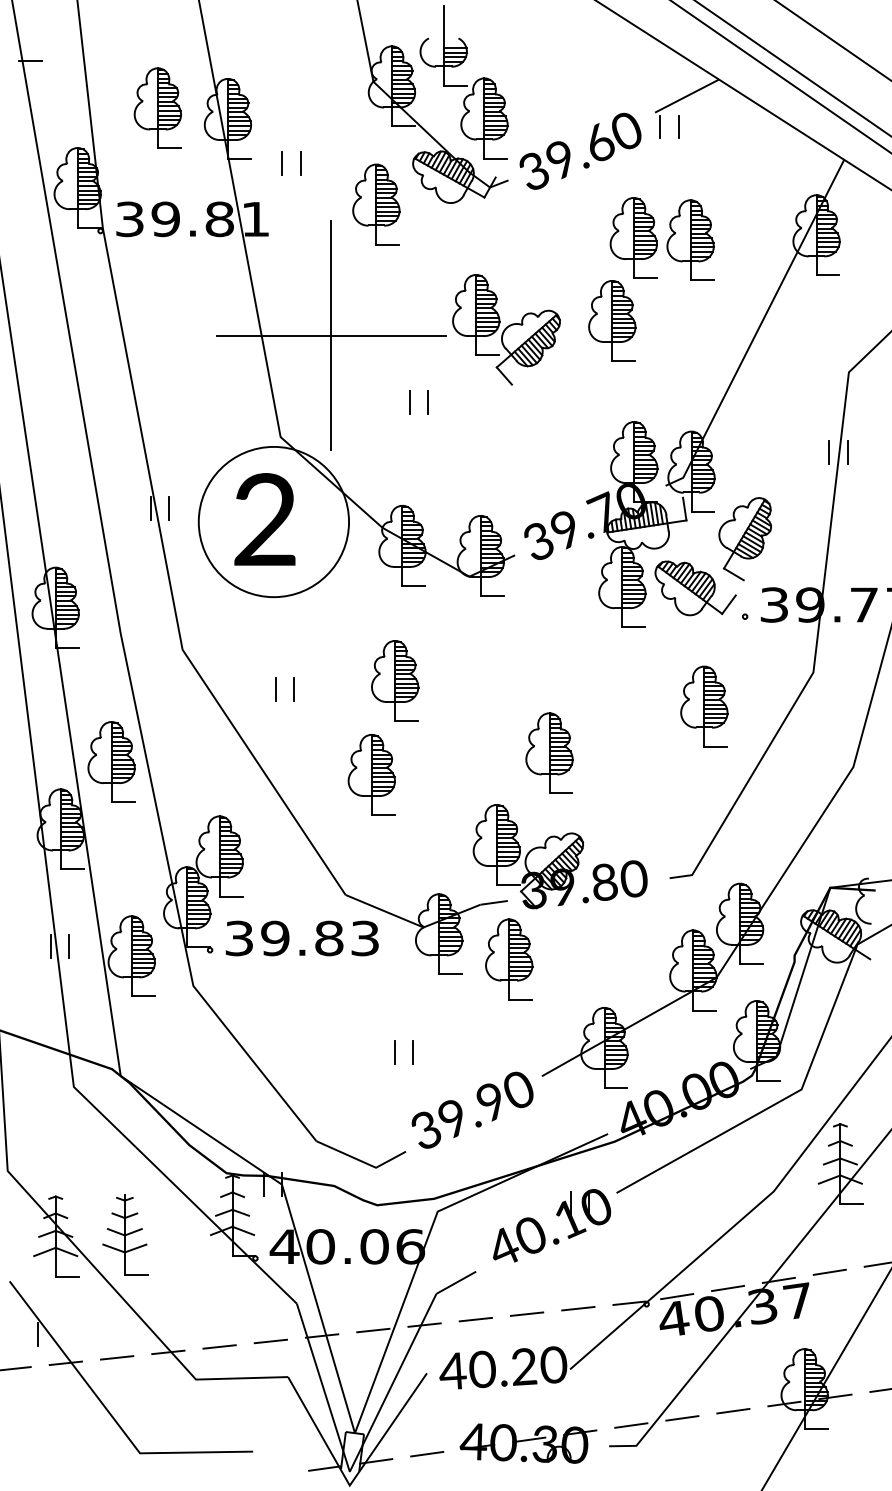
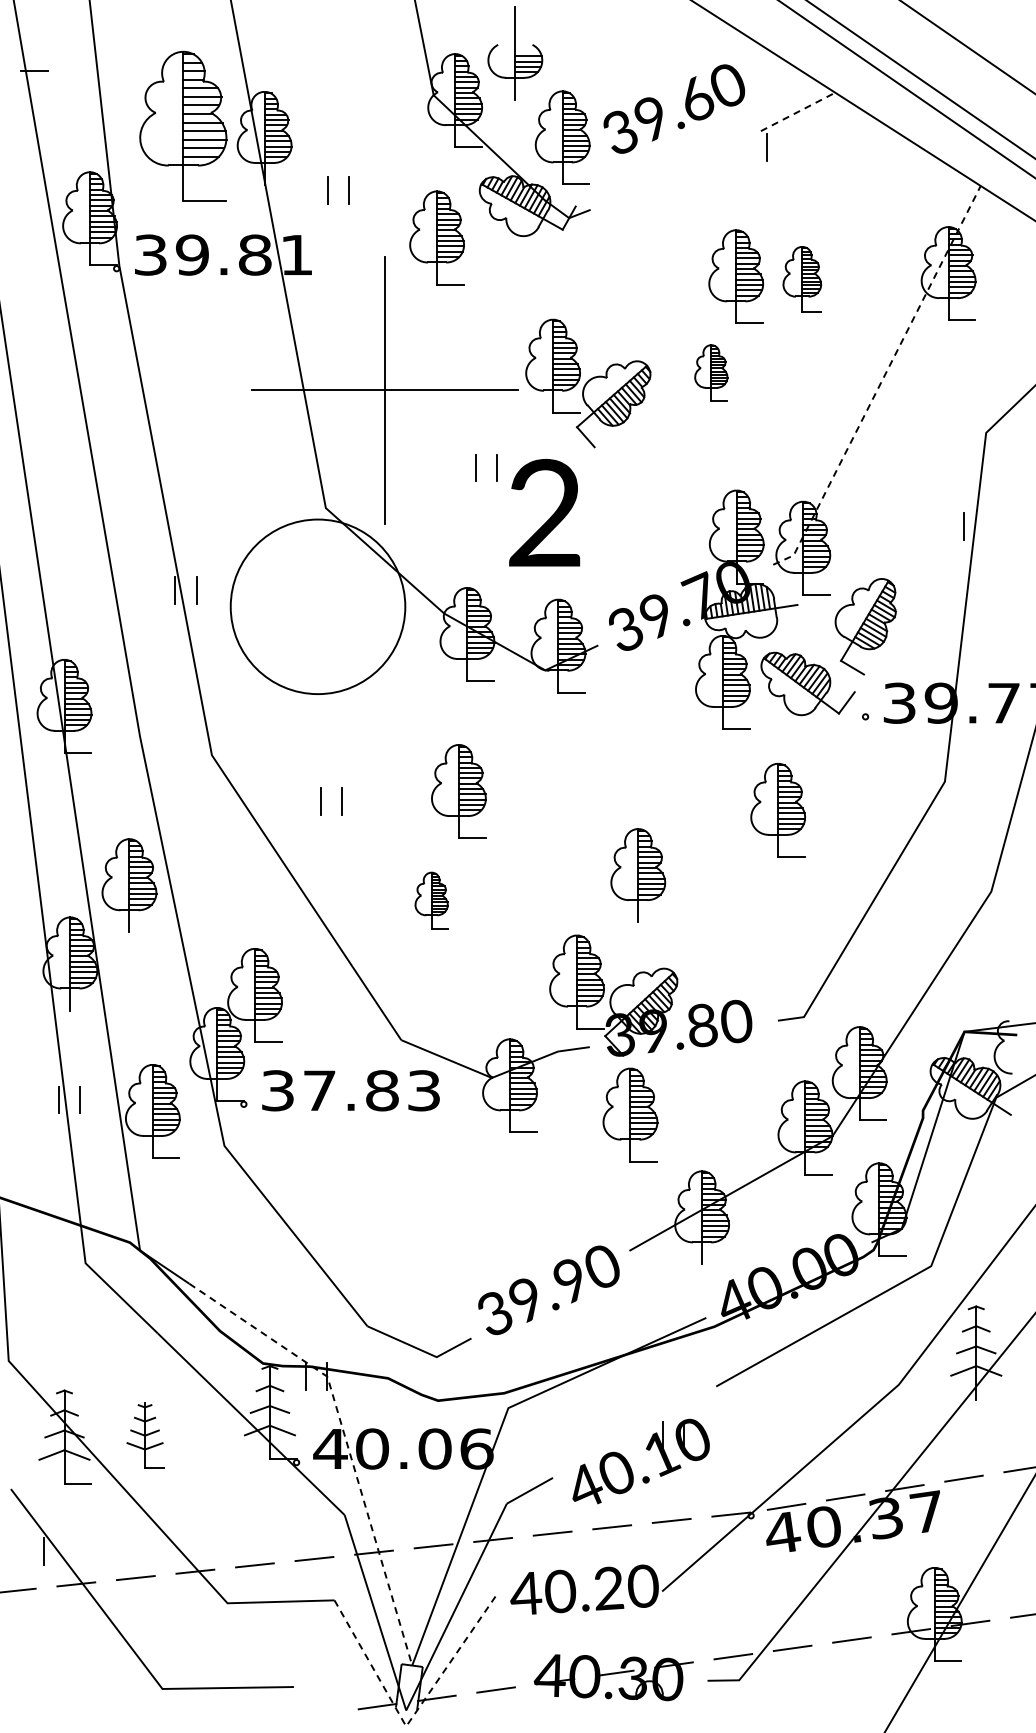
line: (455, 85) -> (528, 99), removed
line: (687, 95) -> (798, 111), solid -> dashed
part: (157, 107) -> (182, 125), size x1.6
line: (678, 126) -> (788, 147), removed
text: (580, 150) -> (674, 108), moved
line: (239, 159) -> (277, 185), removed
part: (690, 240) -> (802, 279), size x0.7
part: (612, 320) -> (711, 372), size x0.6
line: (759, 327) -> (882, 380), solid -> dashed
line: (847, 452) -> (984, 525), removed
line: (684, 508) -> (795, 591), removed
text: (264, 519) -> (544, 512), moved
part: (703, 706) -> (777, 810), moved
part: (371, 774) -> (431, 900), size x0.6
line: (560, 793) -> (651, 922), removed
line: (122, 802) -> (142, 932), removed
line: (72, 869) -> (83, 1010), removed
text: (275, 938) -> (319, 1090), 39.83 -> 37.83
part: (509, 958) -> (630, 1114), moved
line: (394, 1052) -> (458, 1223), removed
line: (412, 1052) -> (479, 1223), removed
line: (615, 1088) -> (715, 1264), removed
line: (851, 1204) -> (989, 1399), removed
part: (542, 1229) -> (630, 1465), moved
part: (125, 1235) -> (145, 1435), size x0.7
line: (298, 1240) -> (346, 1441), solid -> dashed
line: (352, 1481) -> (409, 1721), solid -> dashed

